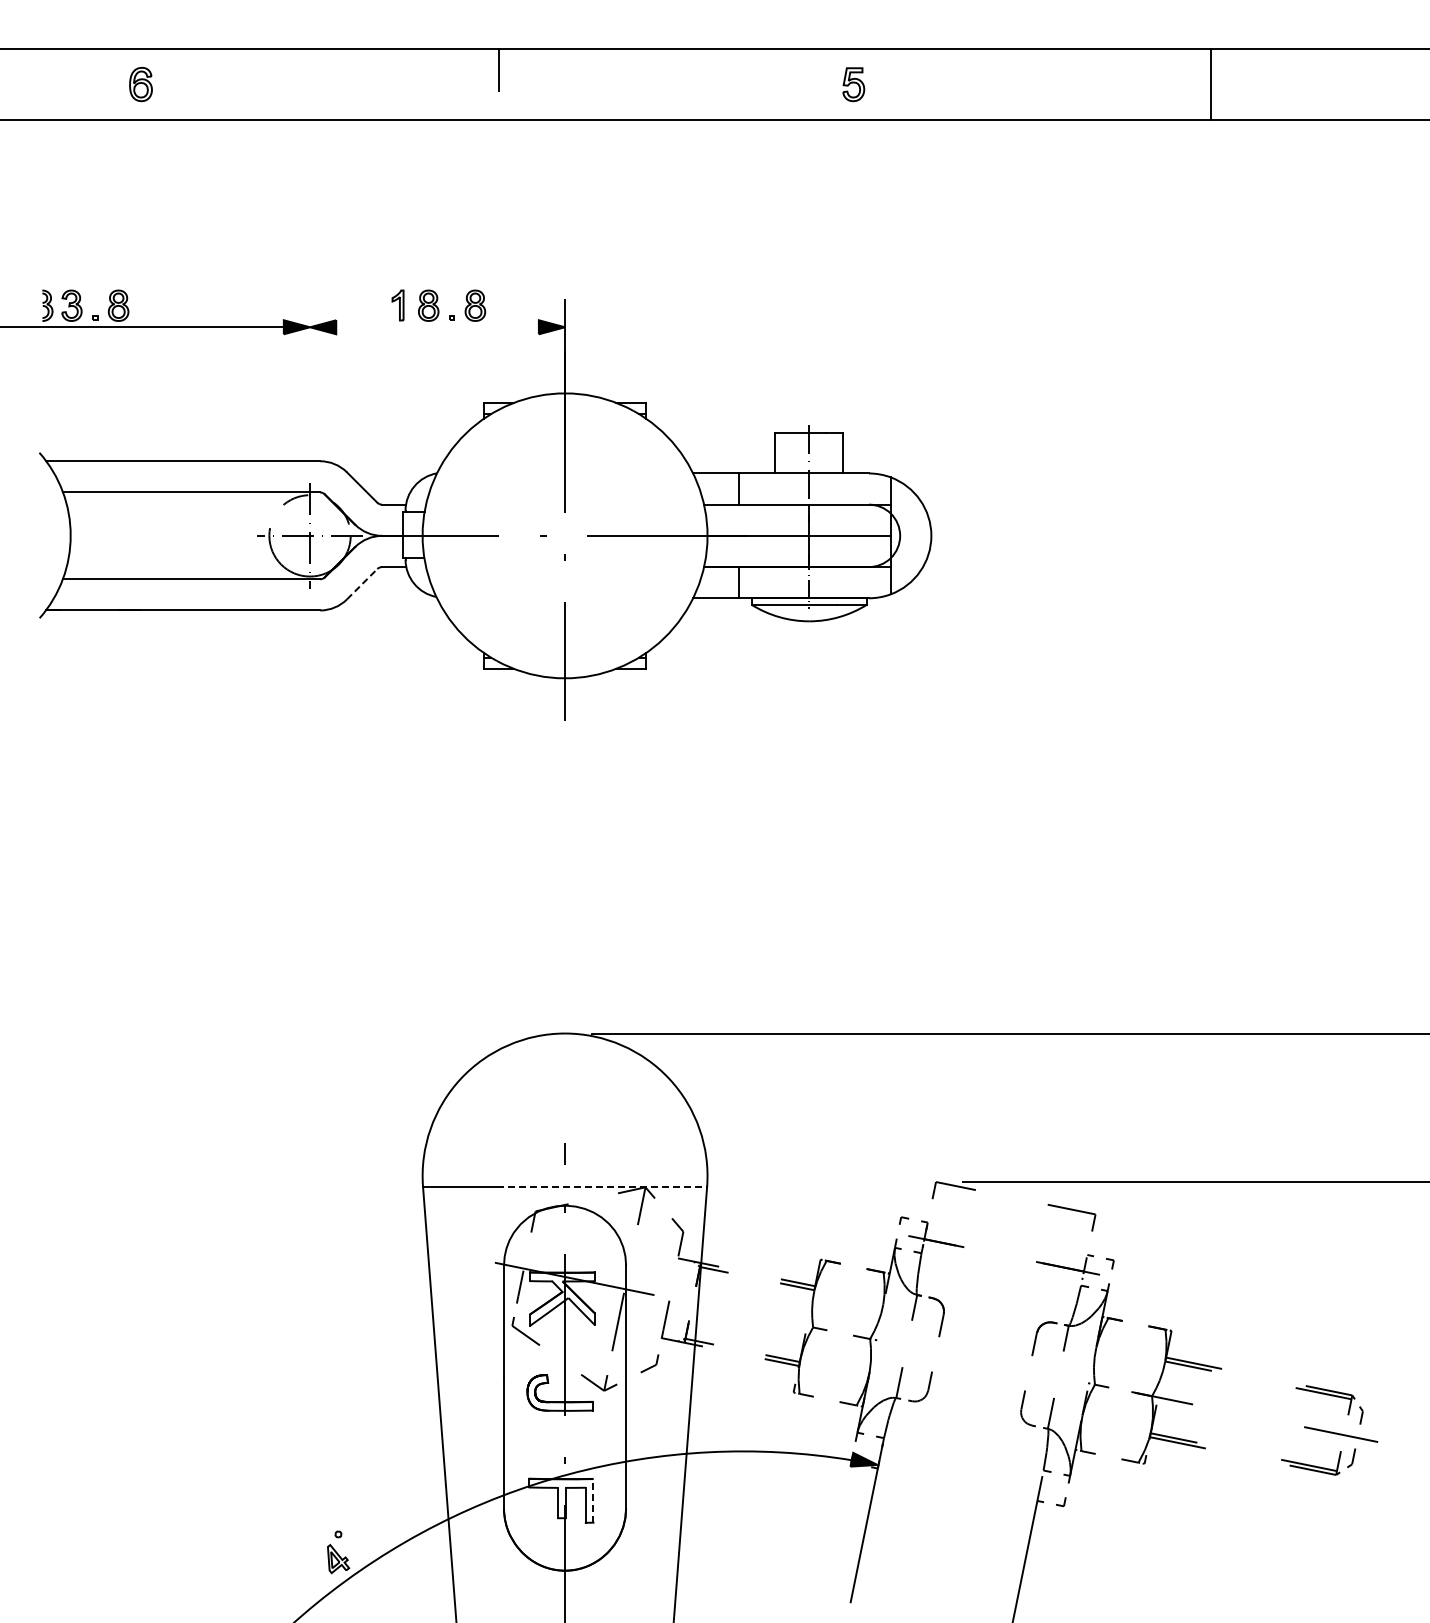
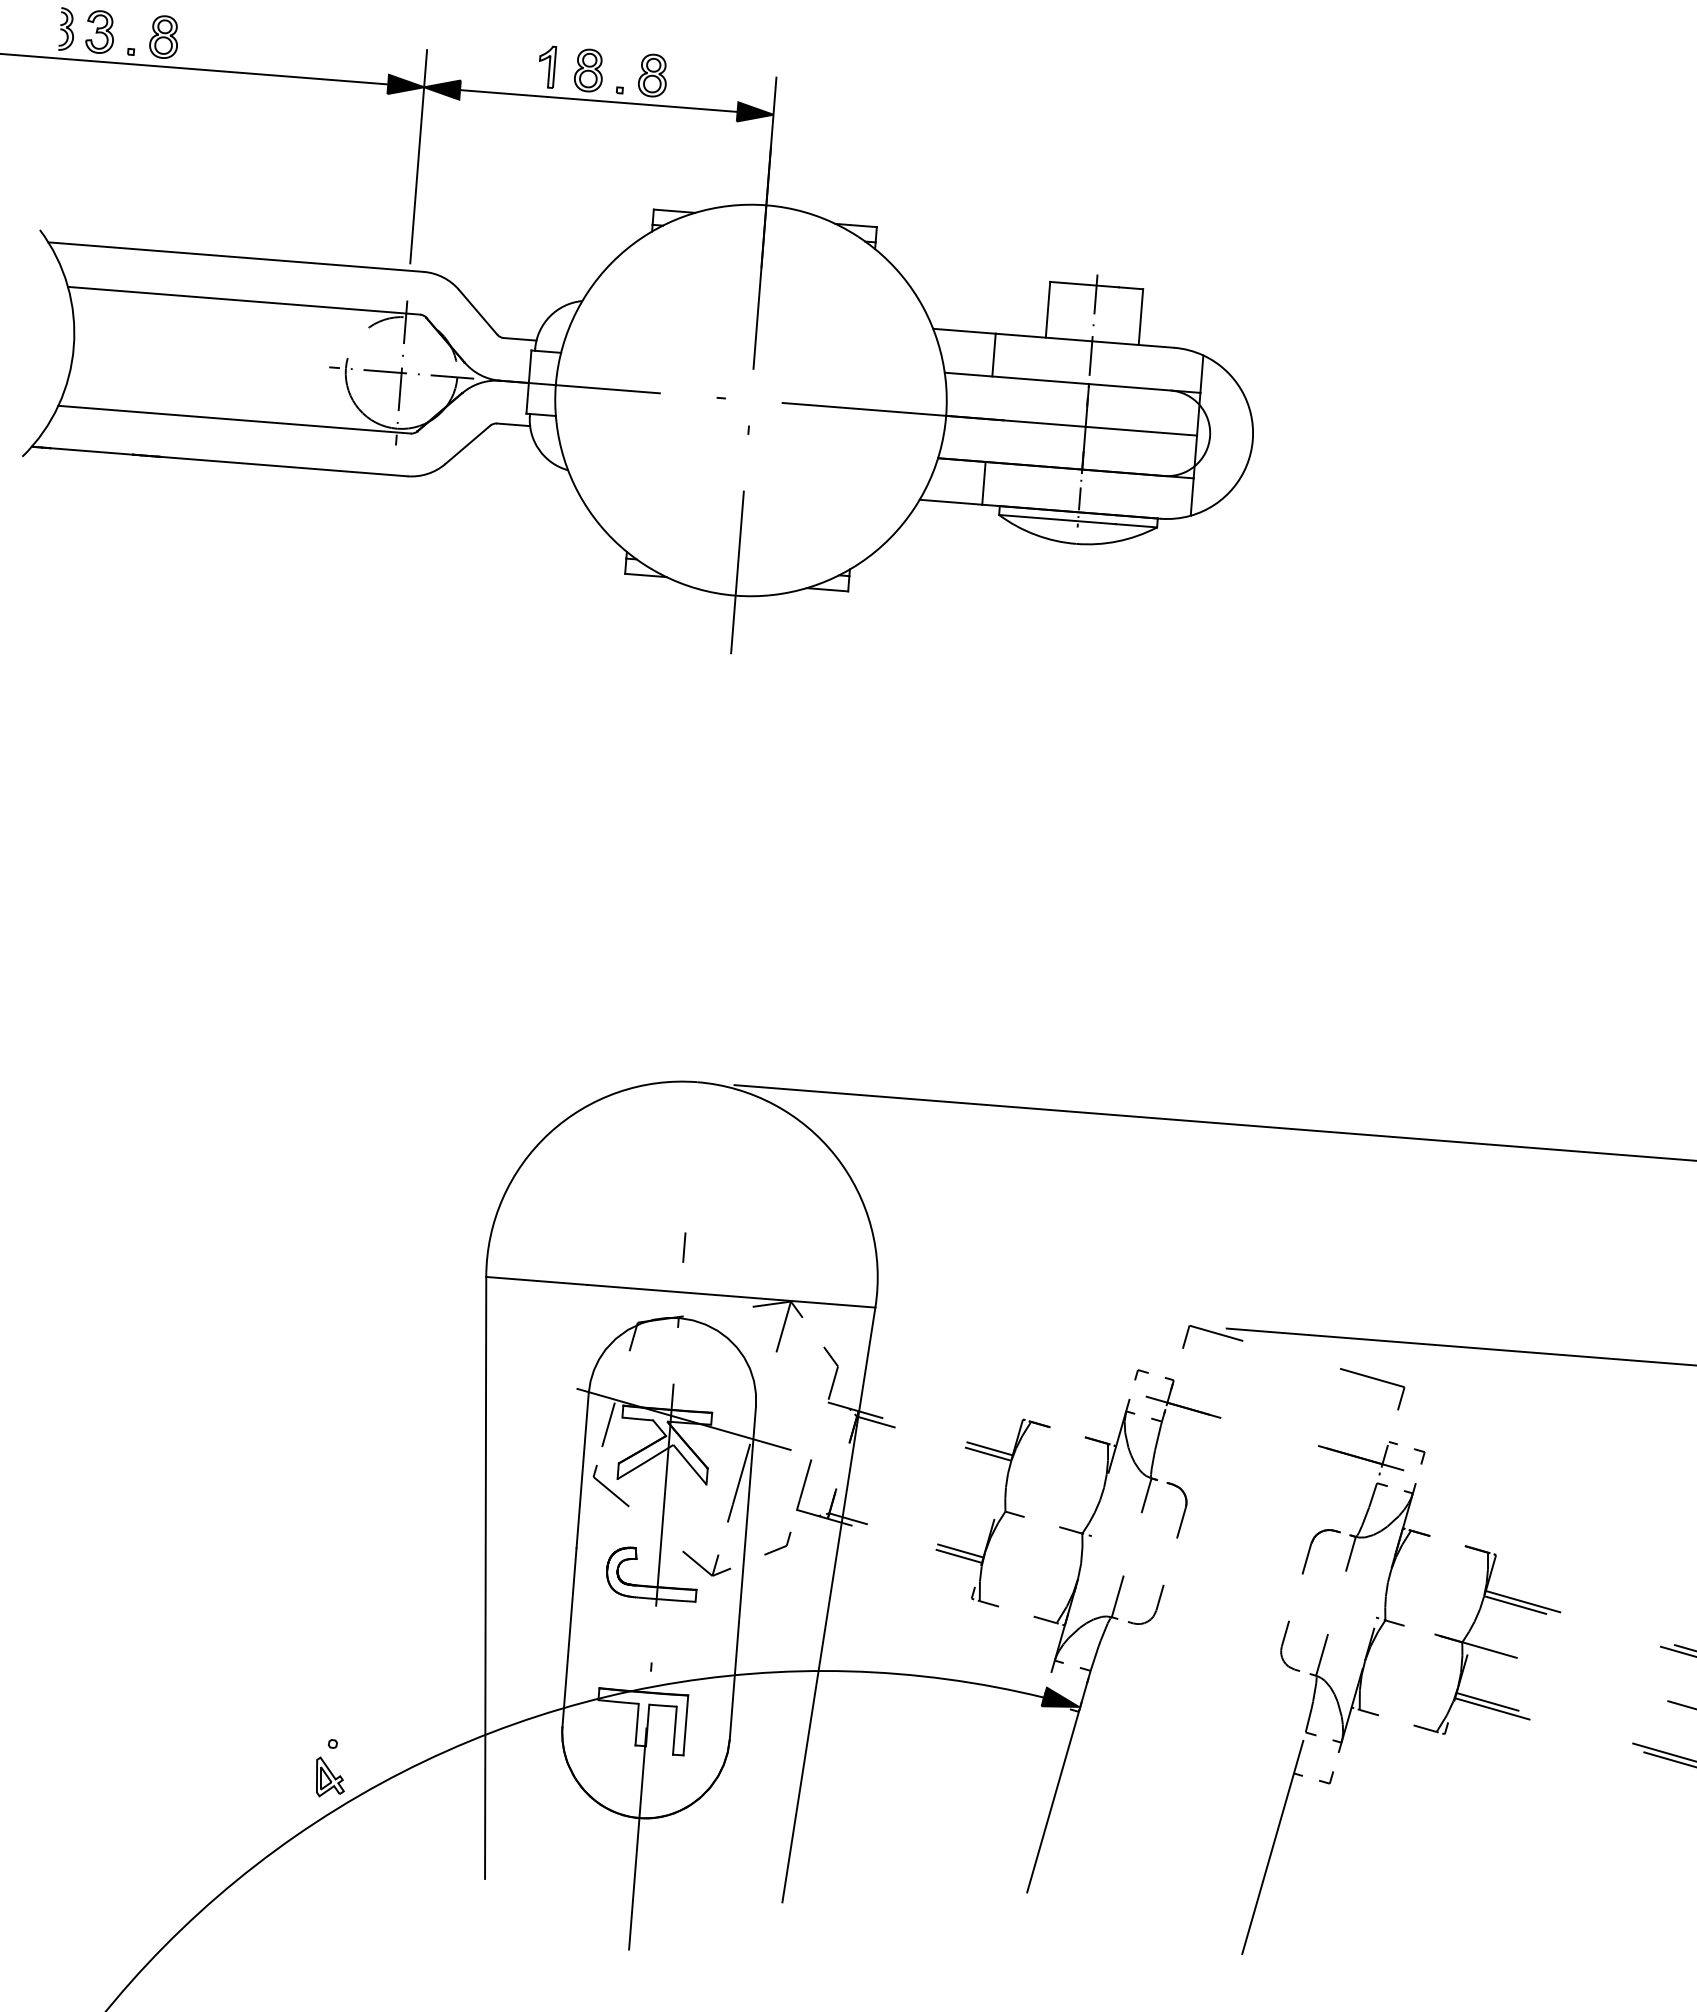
line: (437, 327) -> (598, 101), added
line: (310, 377) -> (419, 156), added
line: (362, 583) -> (468, 443), dashed -> solid
line: (602, 1186) -> (732, 1295), dashed -> solid
line: (593, 1500) -> (685, 1724), dashed -> solid

